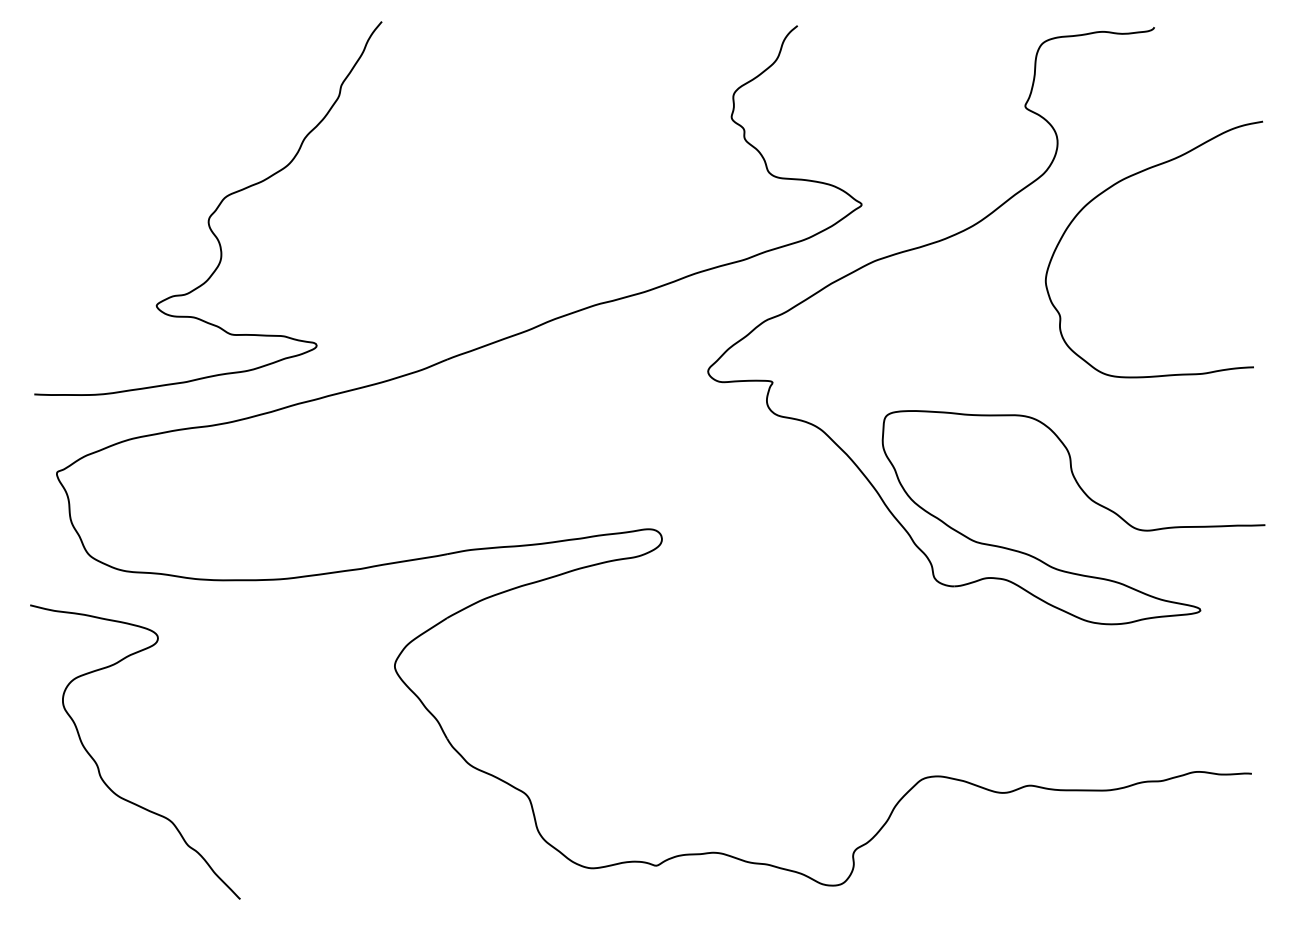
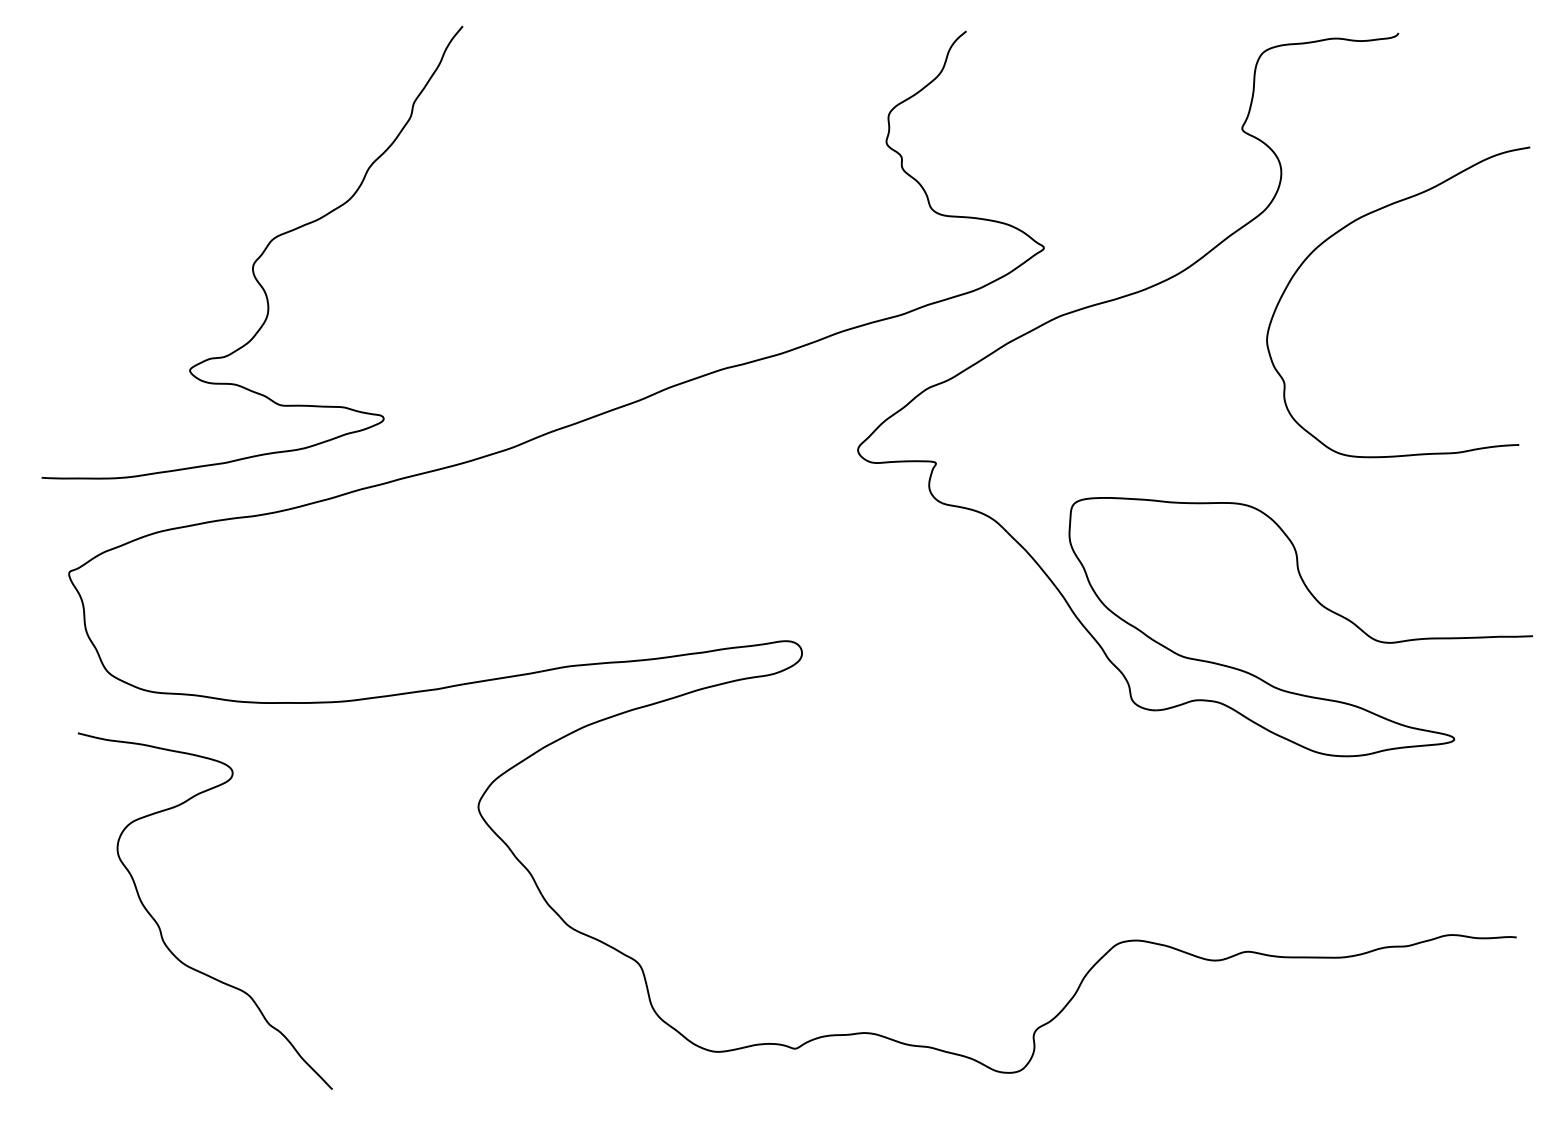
curve: (98, 765) -> (160, 927), moved

